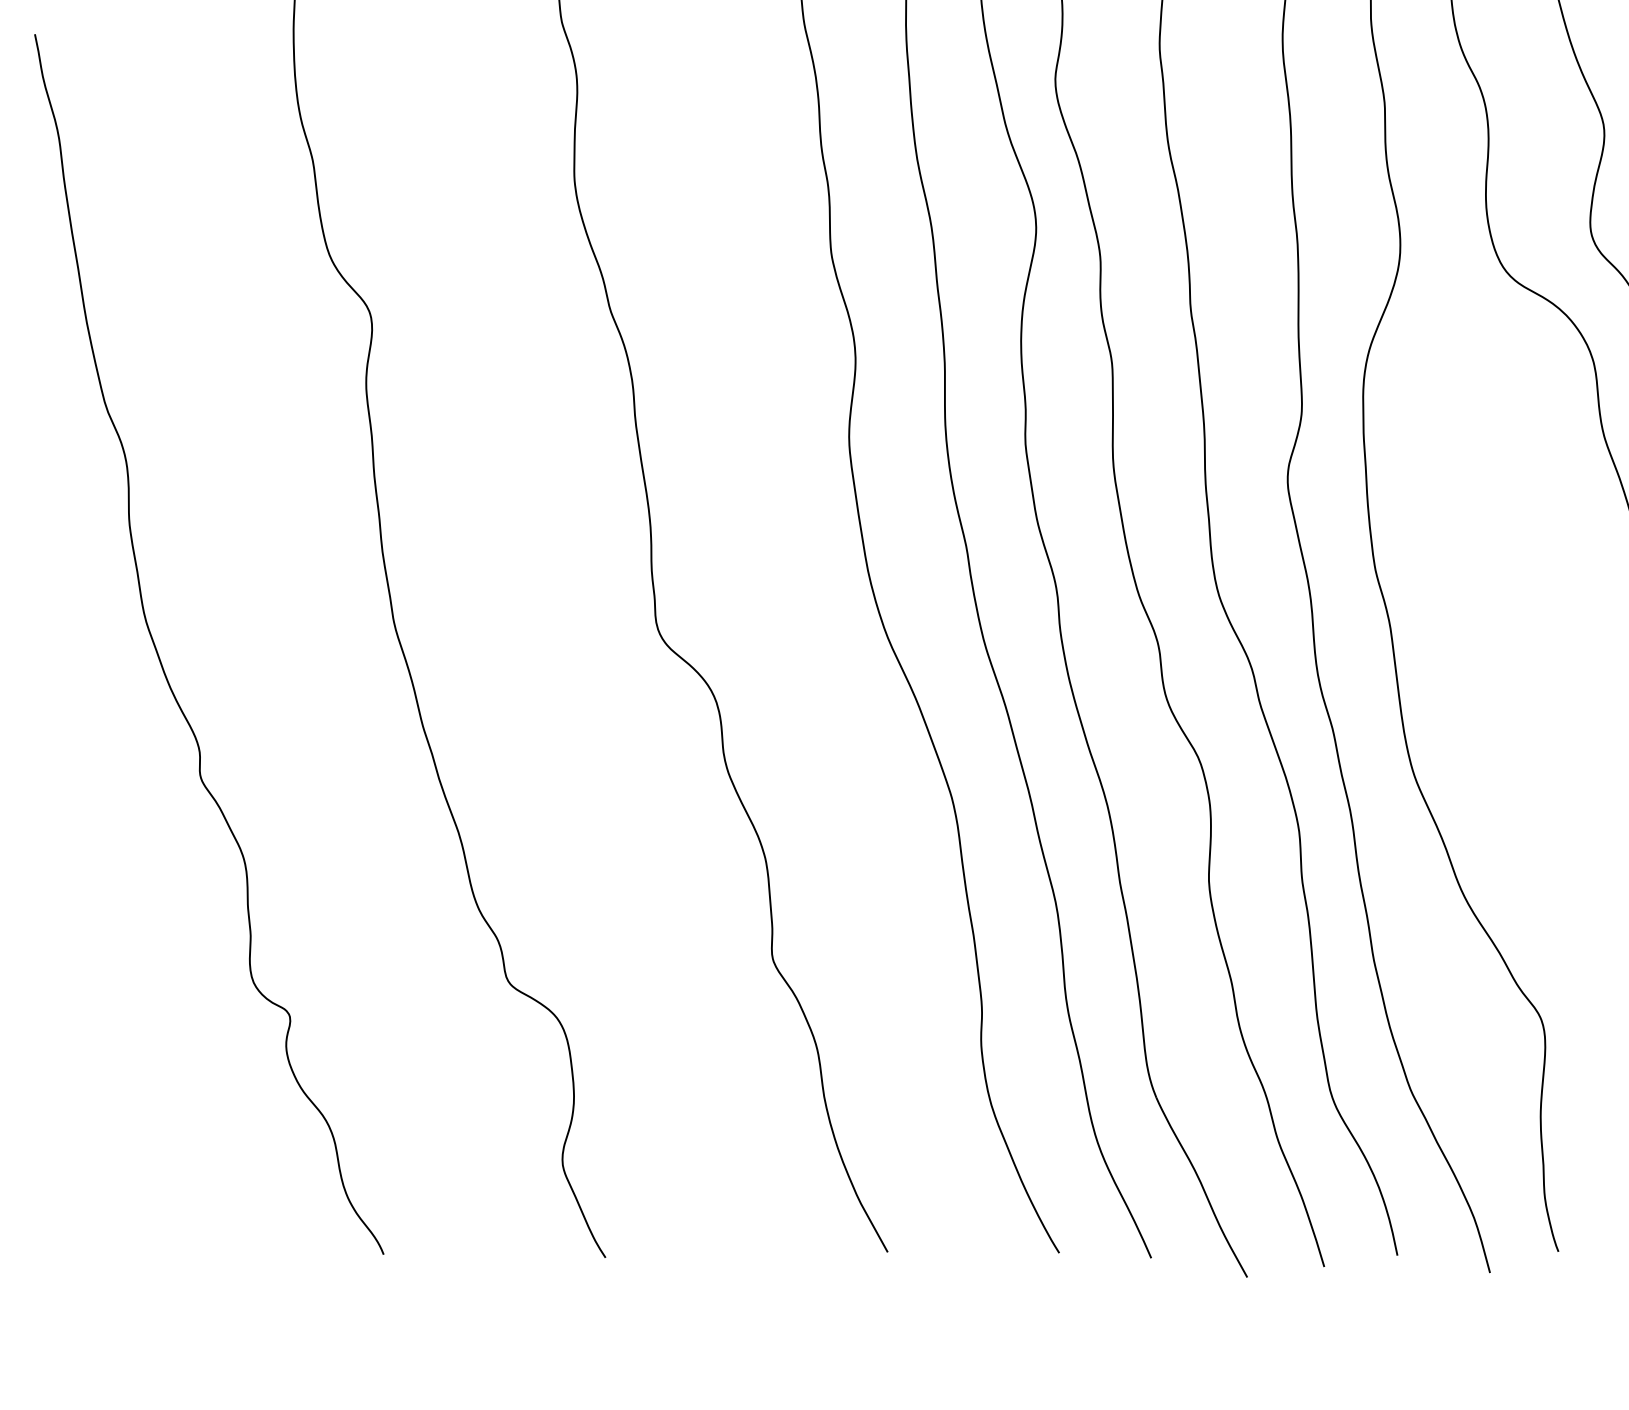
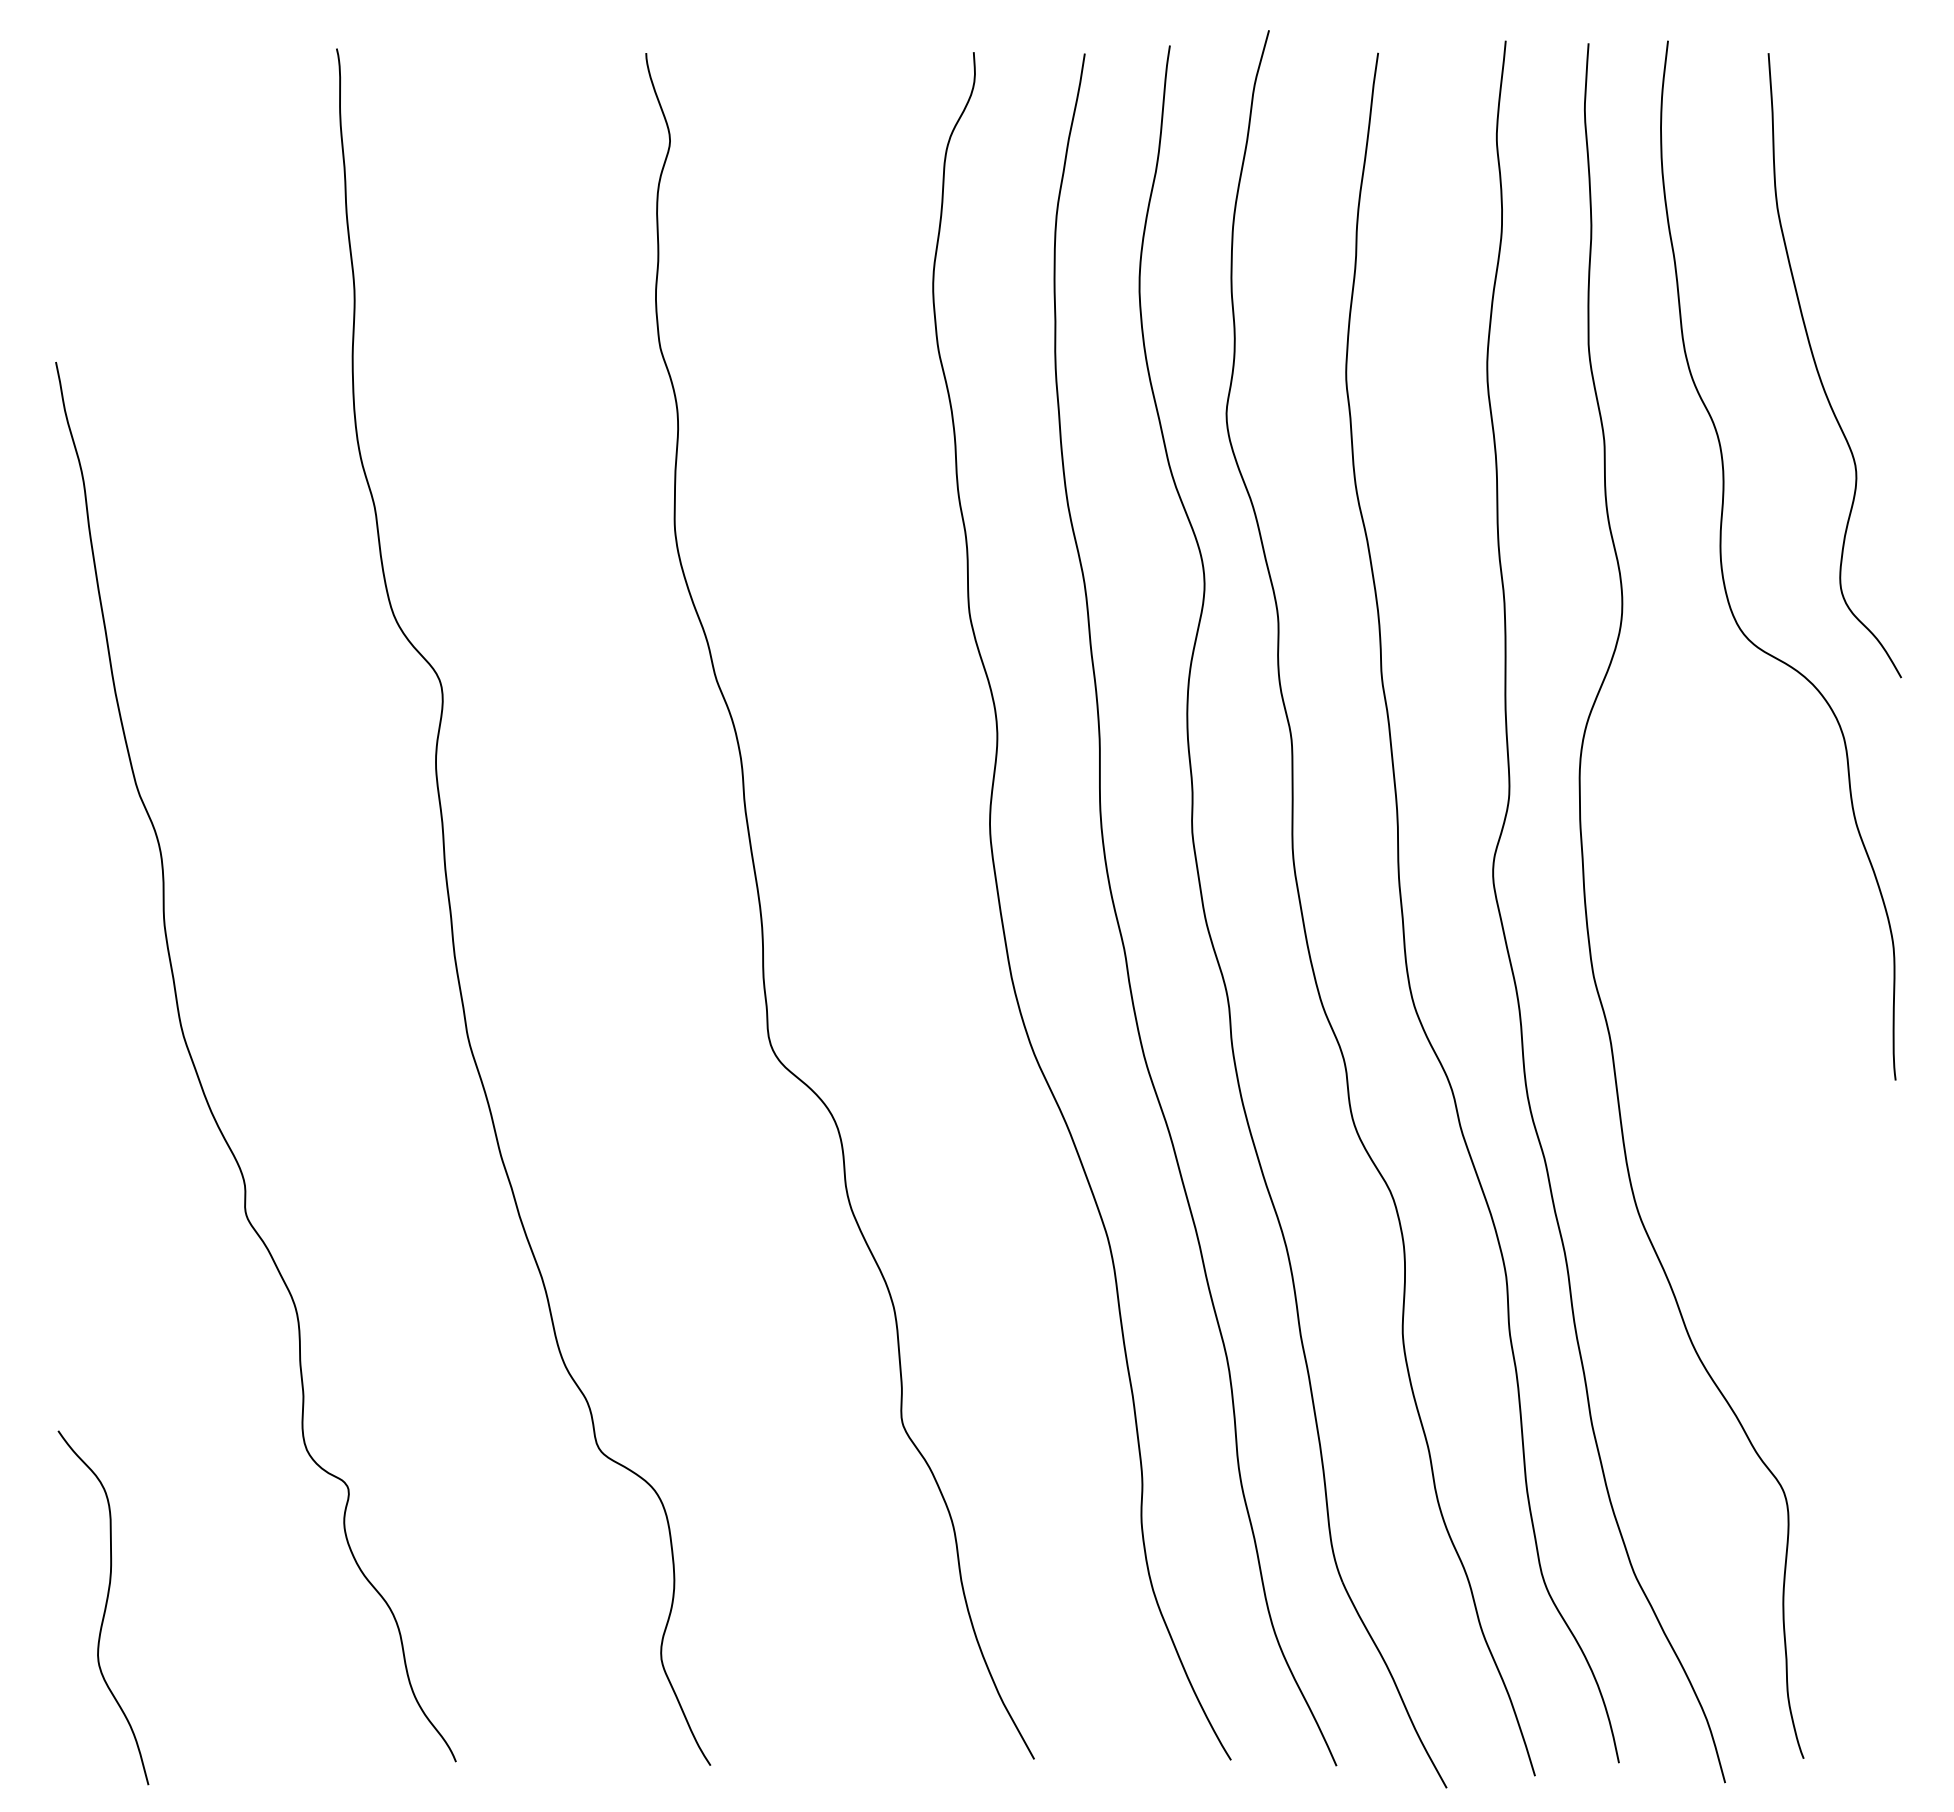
curve: (77, 1119) -> (104, 1607), added

